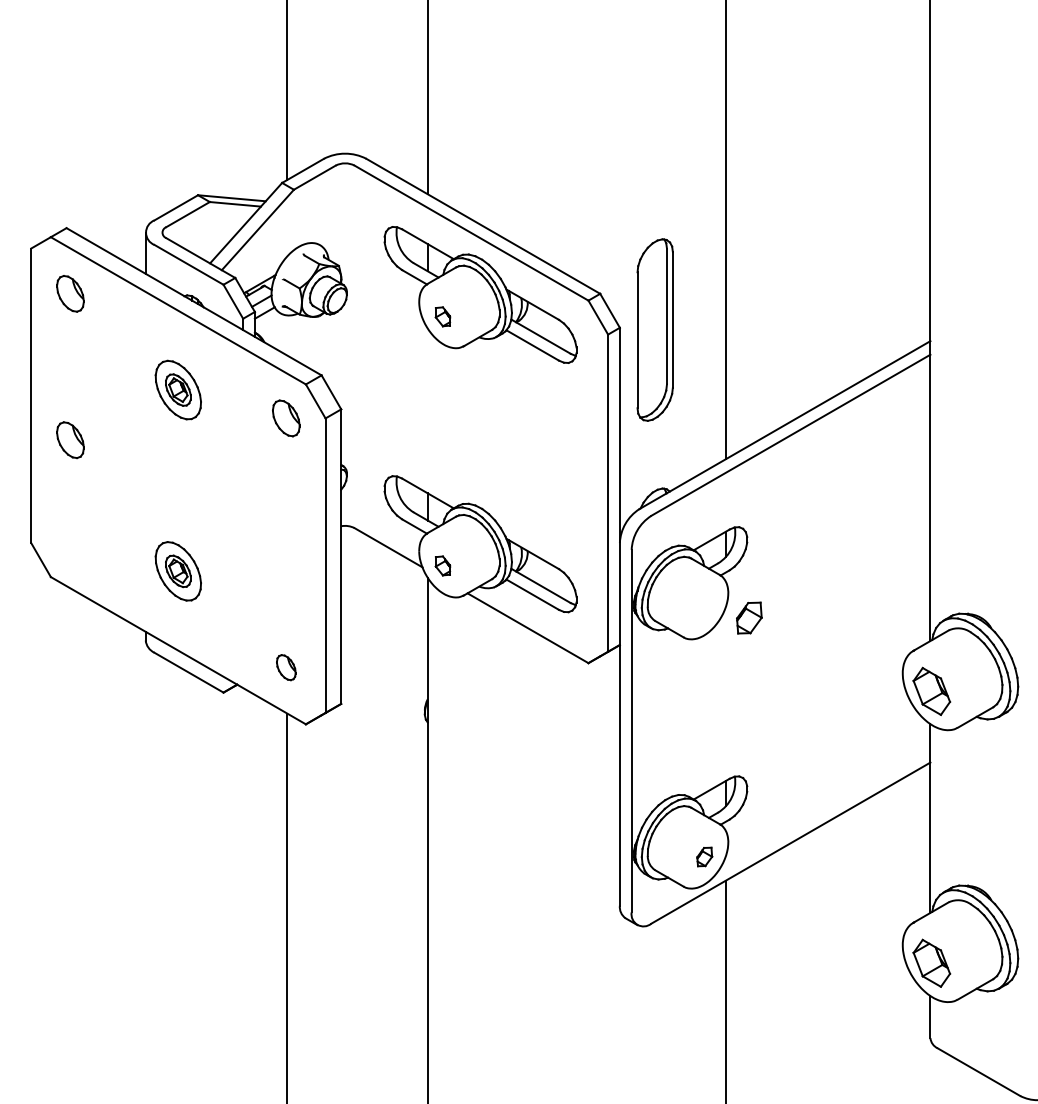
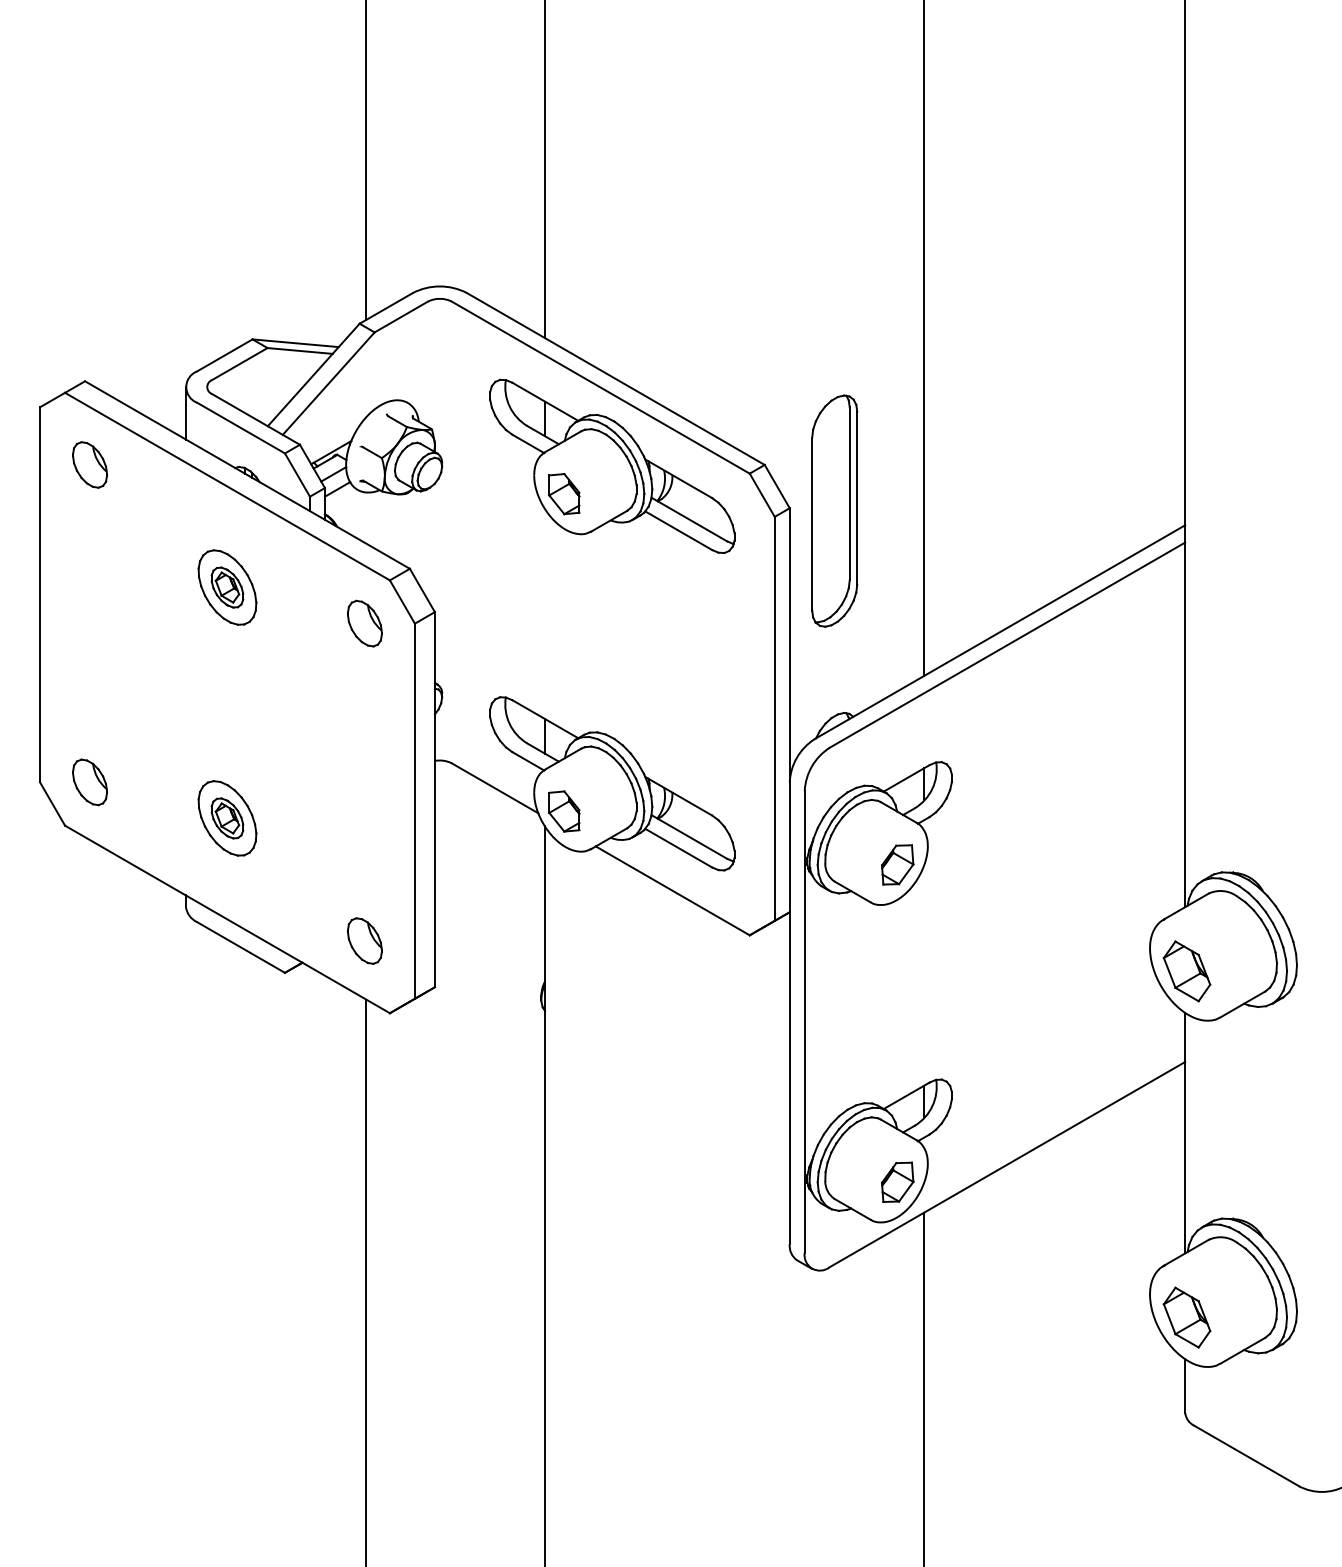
part: (443, 317) -> (564, 494), size x1.67
part: (70, 440) -> (89, 782), moved
part: (443, 565) -> (564, 811), size x1.67
part: (749, 617) -> (897, 864), moved
part: (285, 667) -> (364, 940), size x1.43
part: (704, 856) -> (897, 1181), size x1.67

